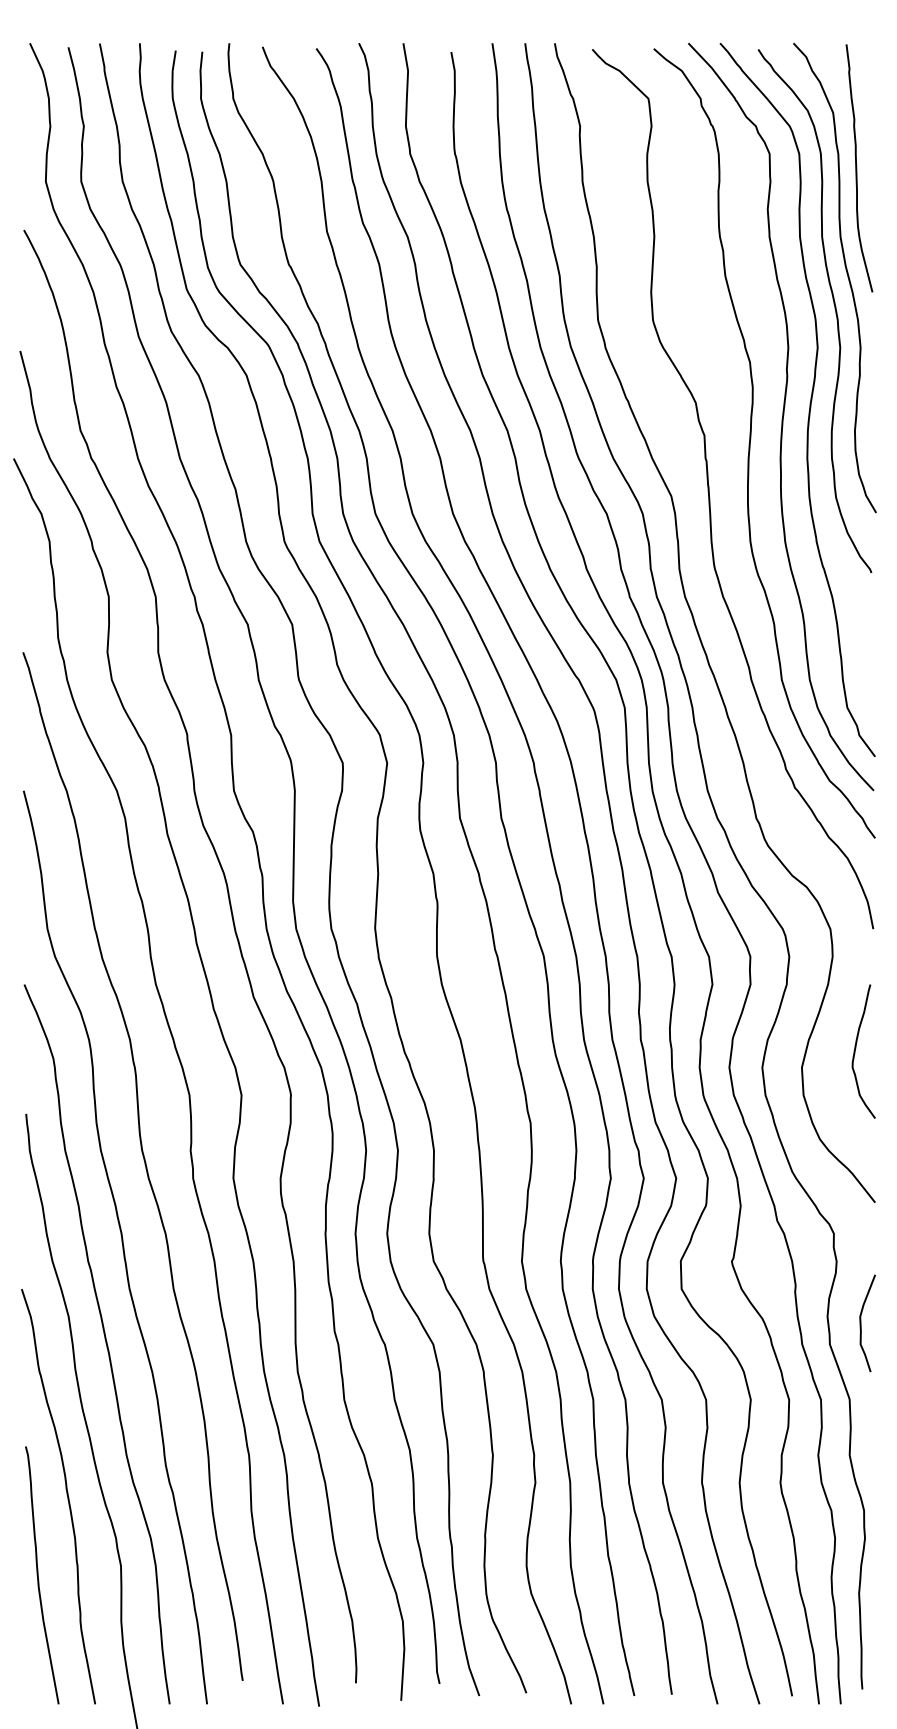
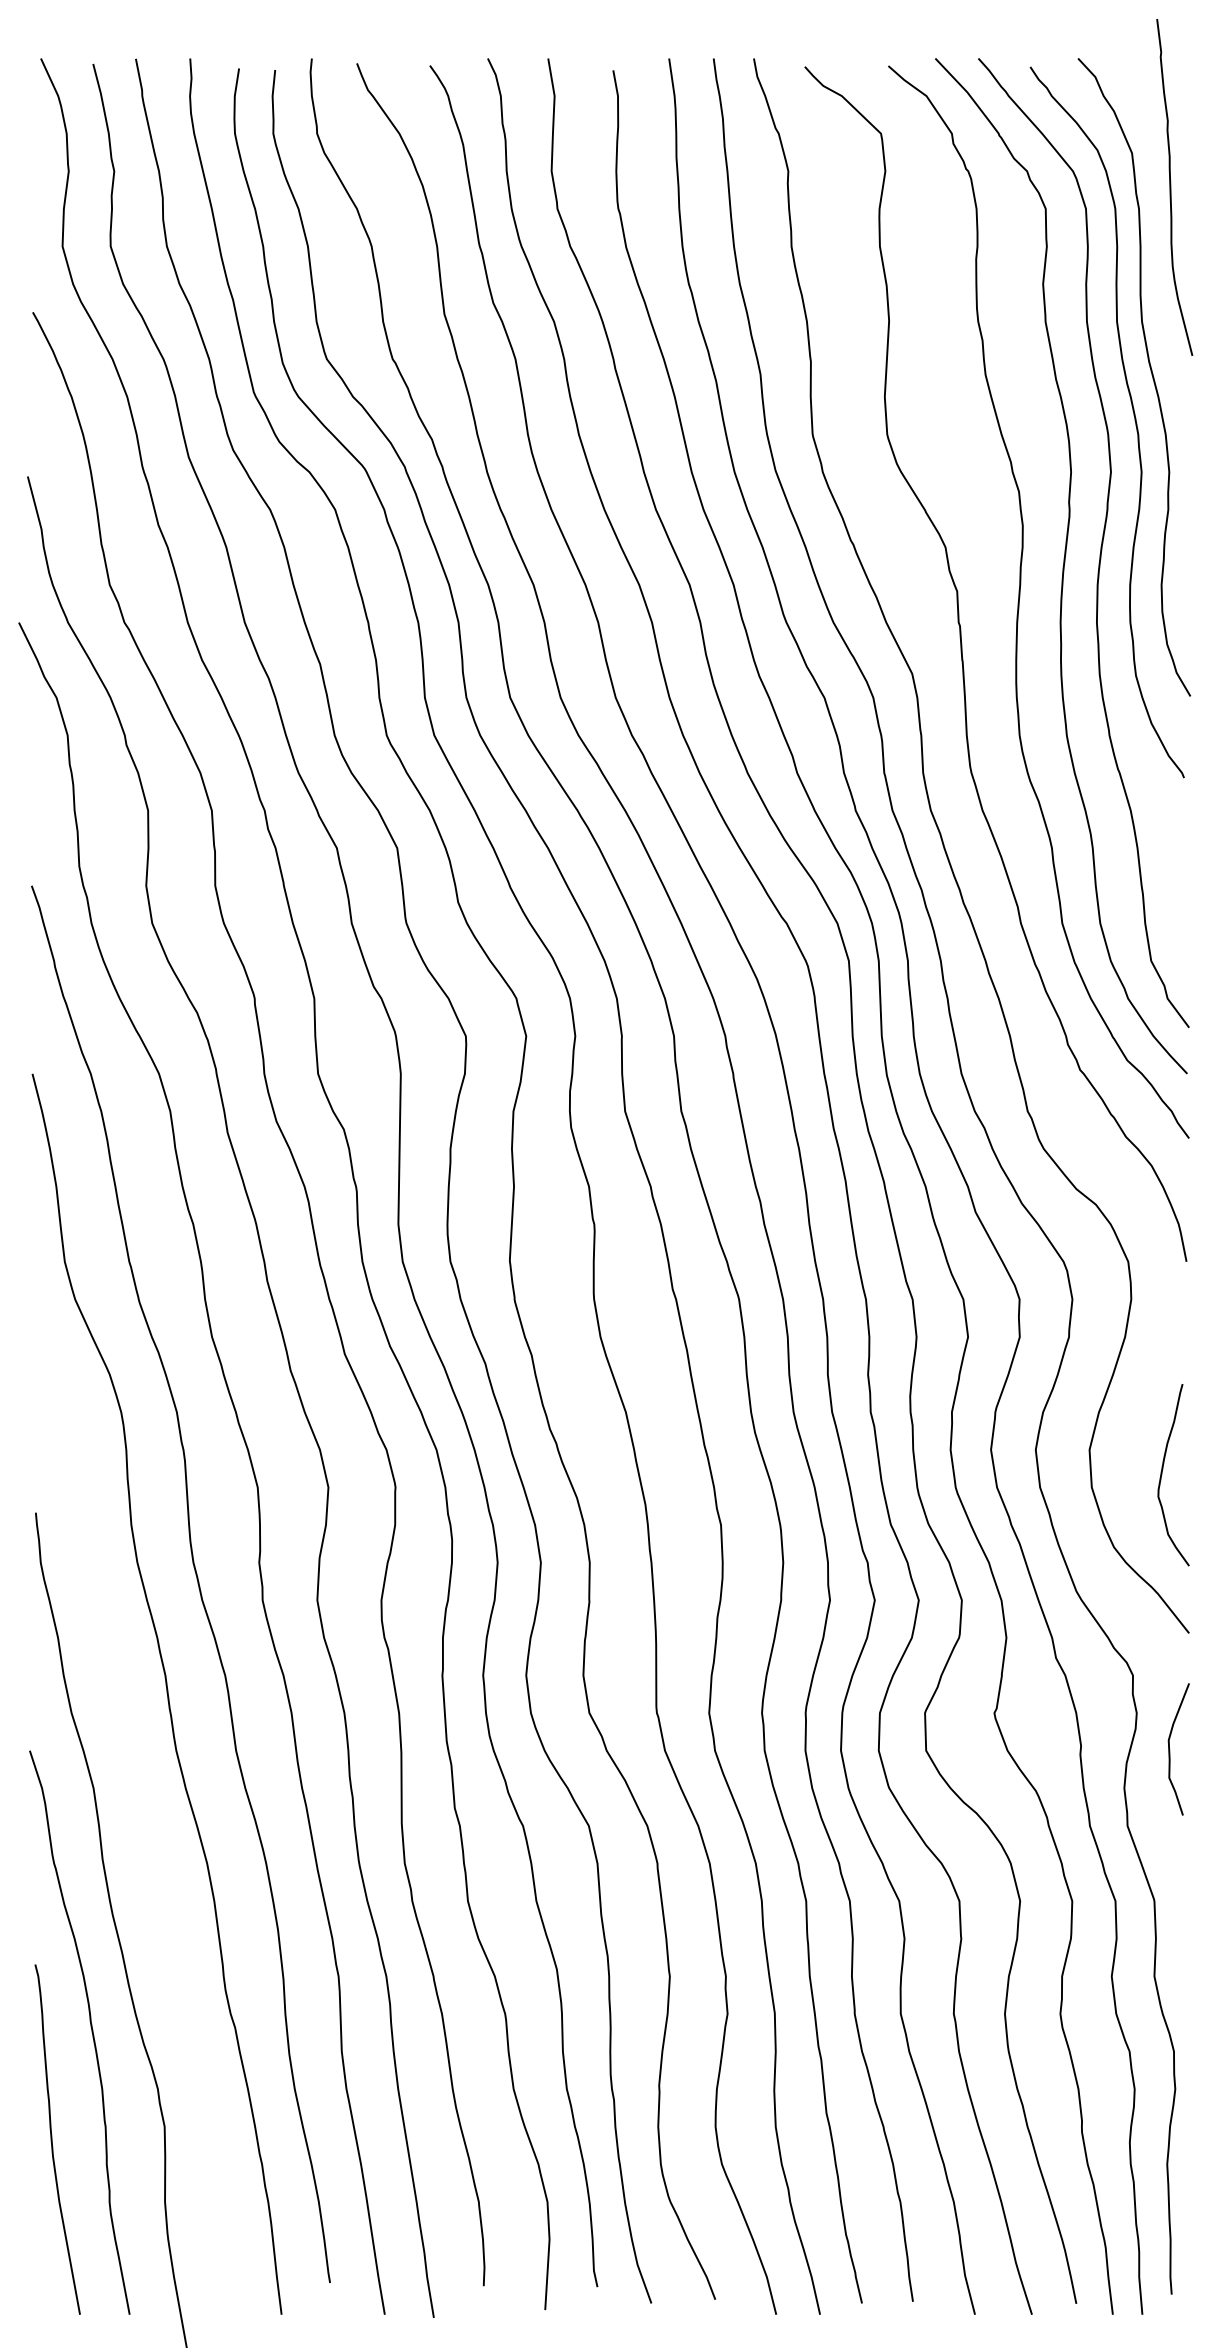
curve: (857, 168) -> (1171, 187), moved
curve: (855, 1051) -> (1162, 1475), moved
curve: (861, 1323) -> (1170, 1749), moved
curve: (105, 1341) -> (143, 1822), removed

